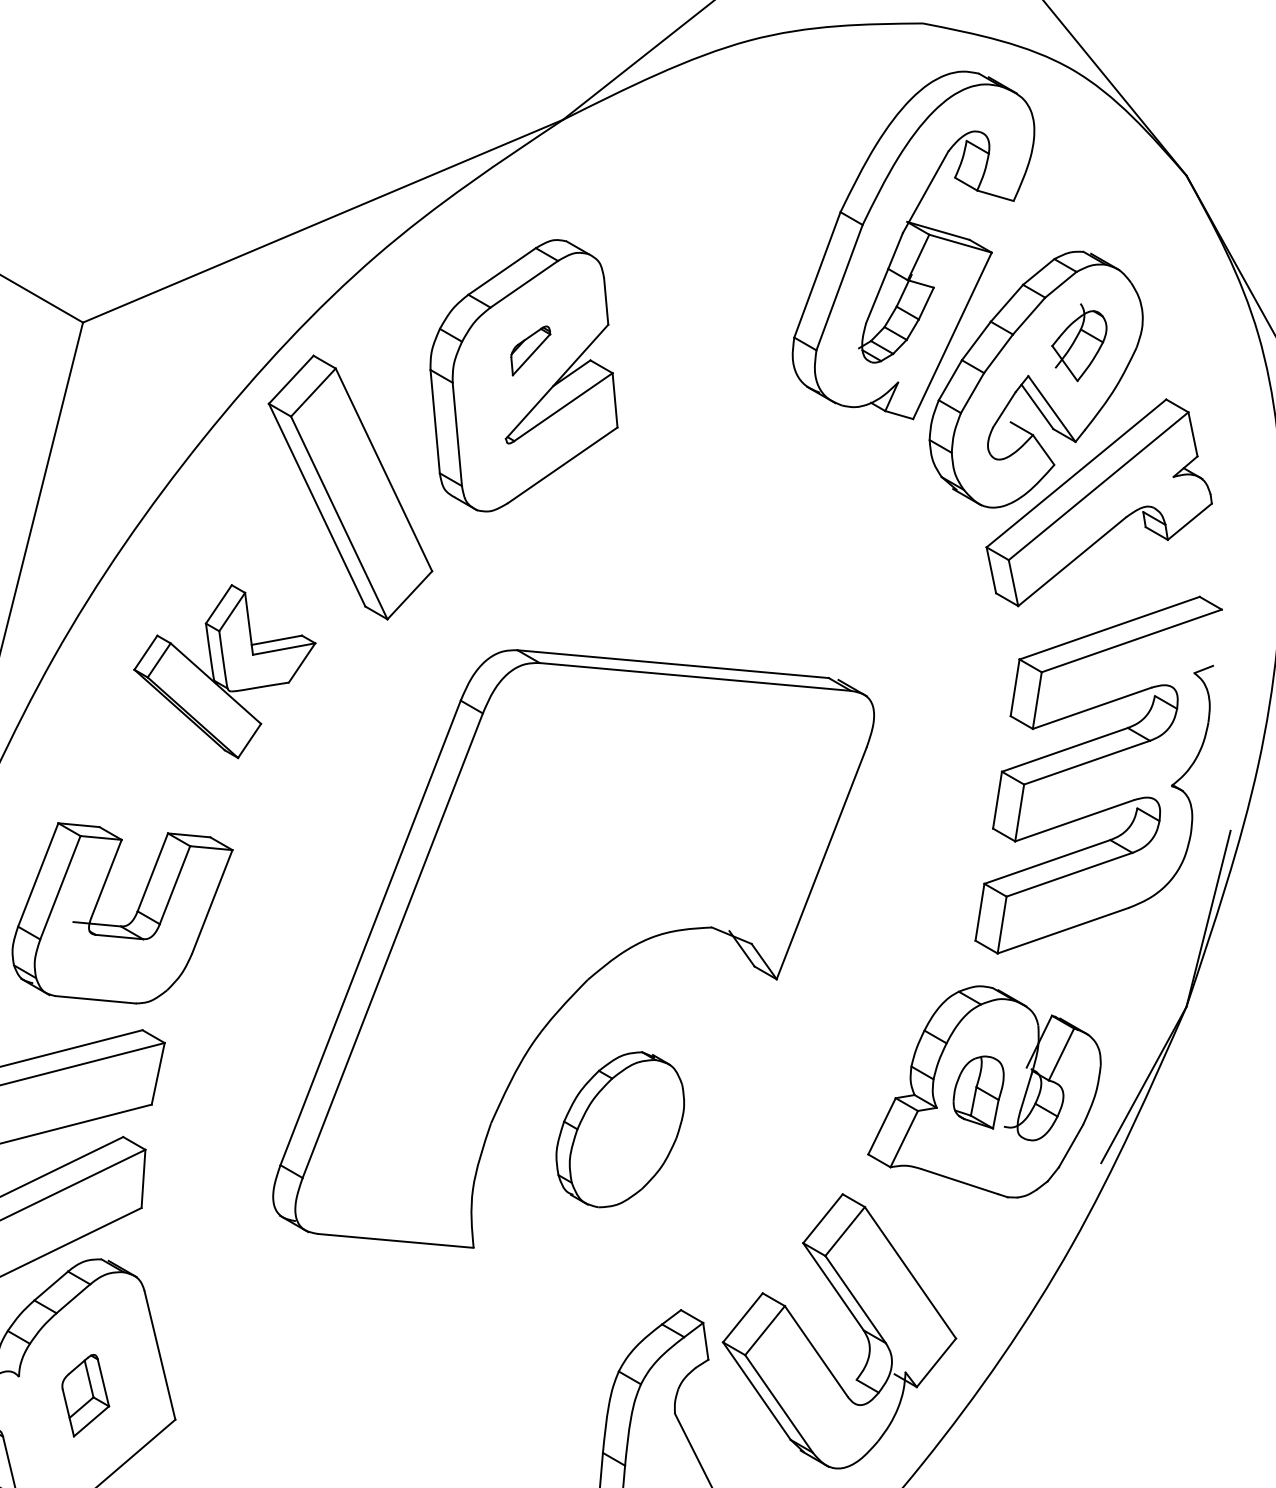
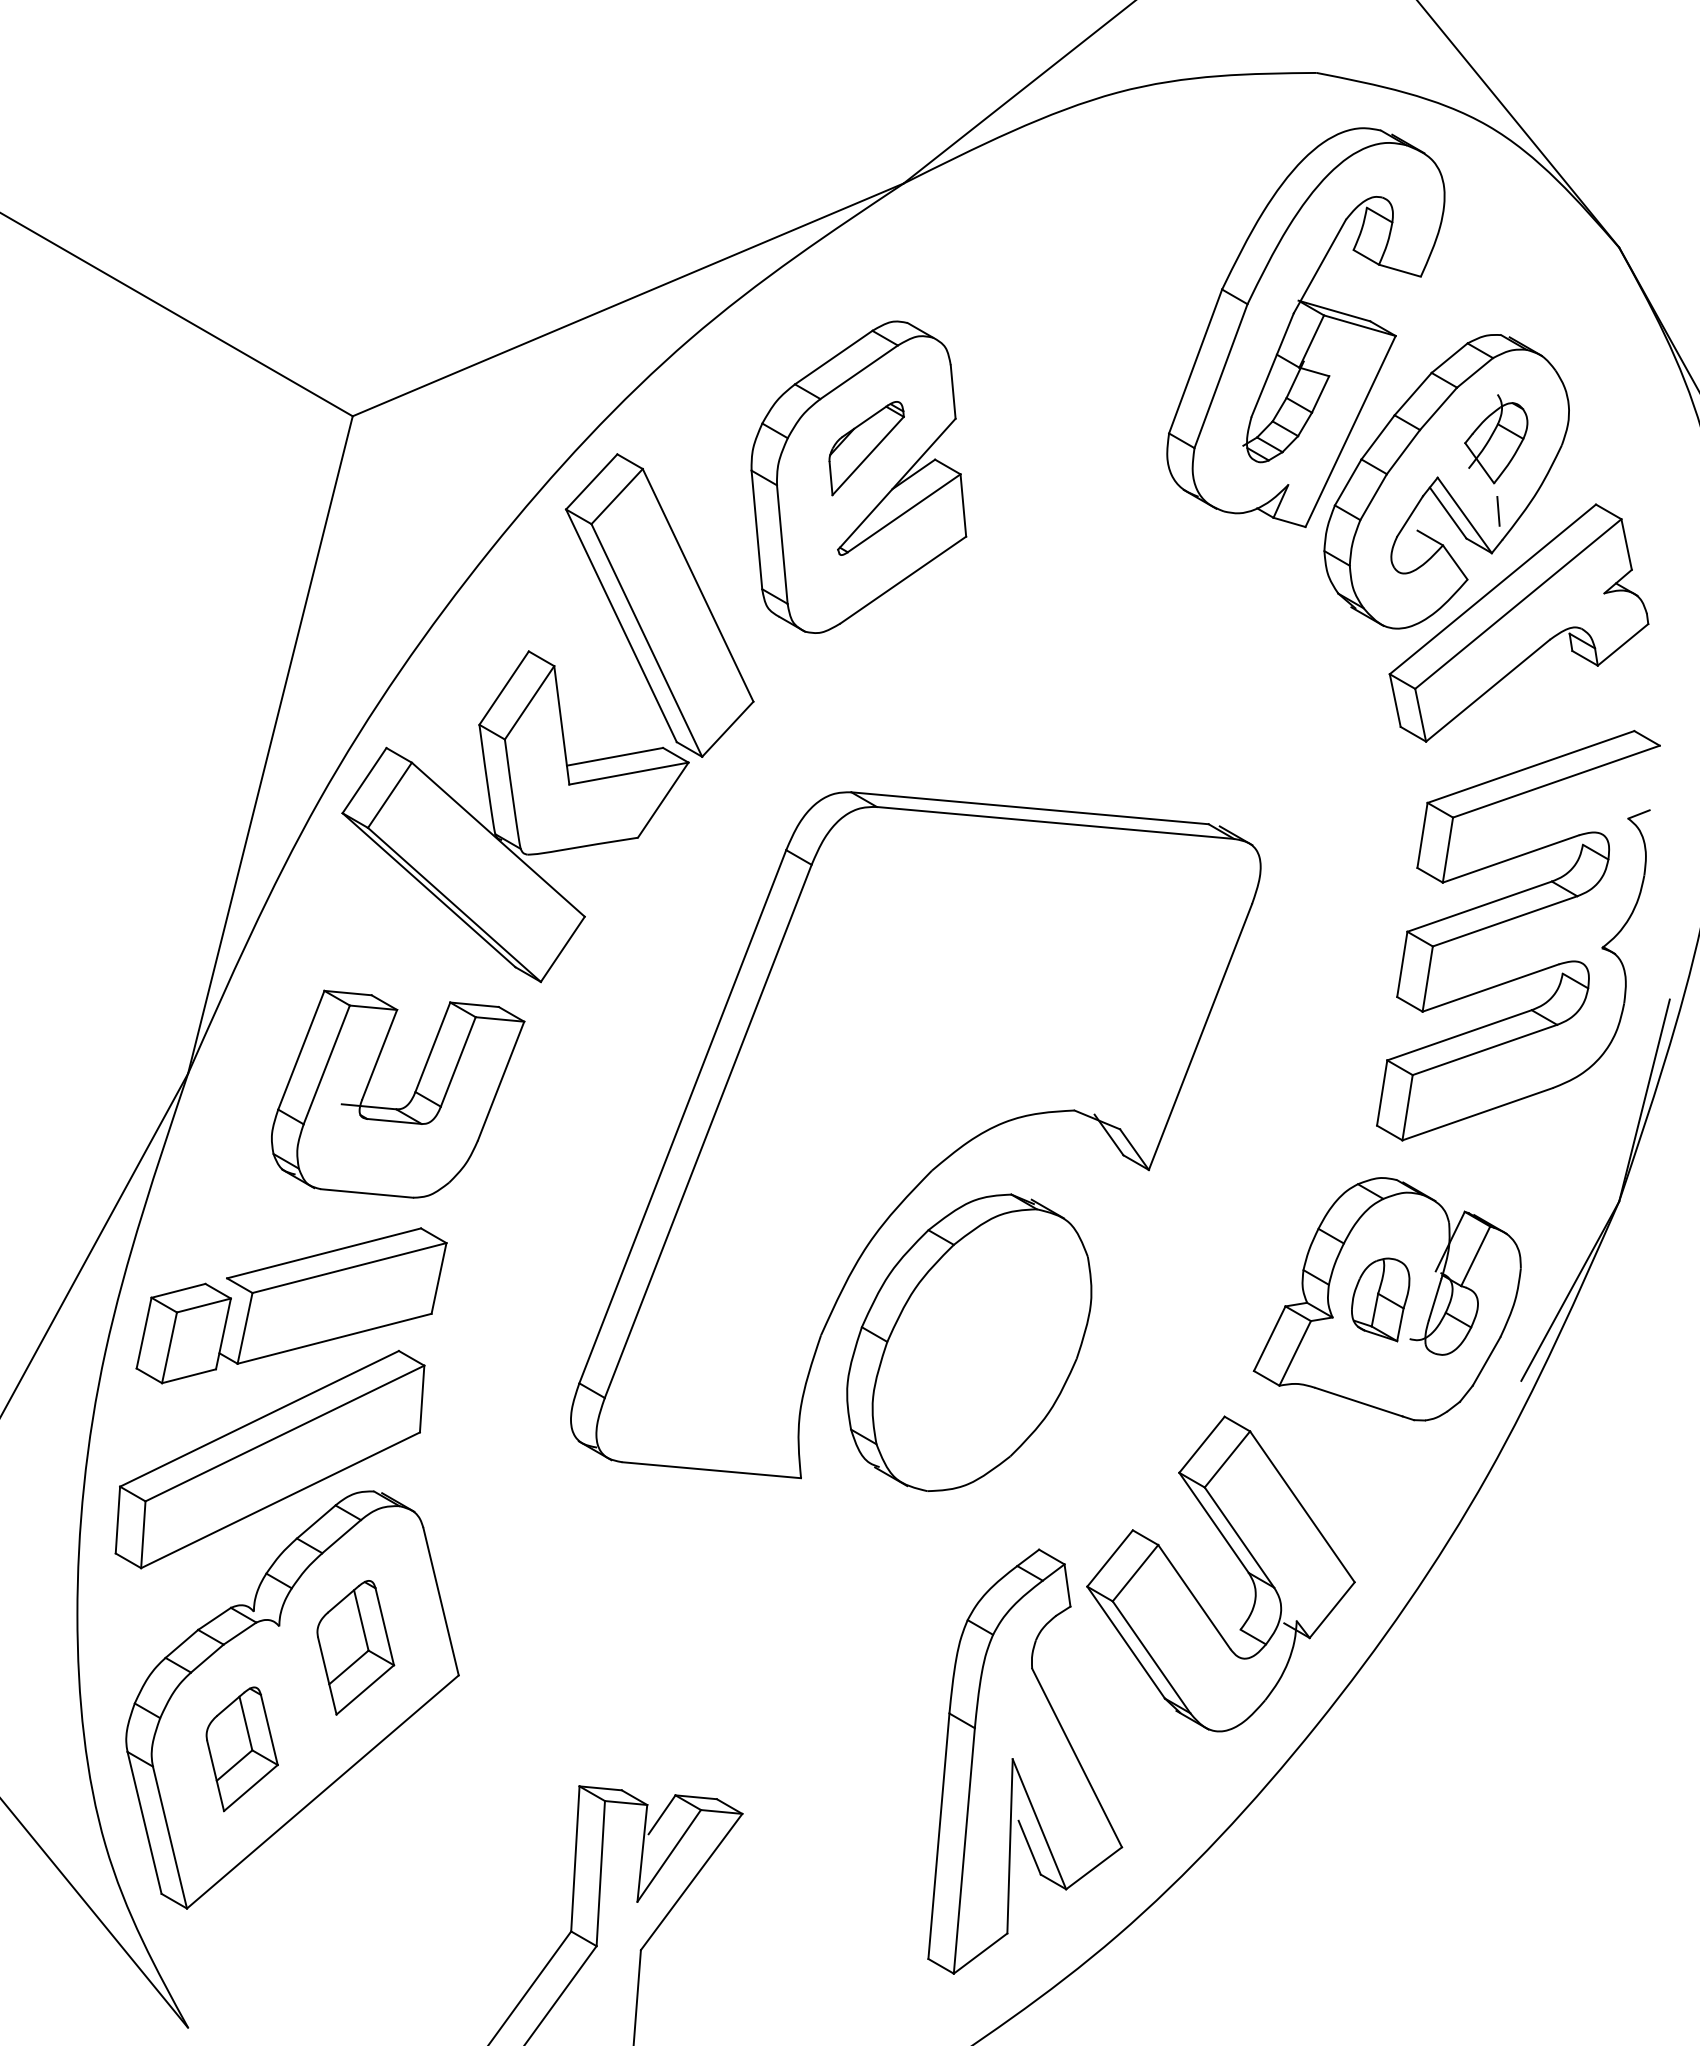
part: (530, 350) -> (866, 448), size x1.67
line: (1081, 404) -> (1498, 510), added
part: (224, 671) -> (515, 816), size x1.67
part: (620, 1129) -> (969, 1342), size x1.67
part: (85, 1395) -> (355, 1647), size x1.43

